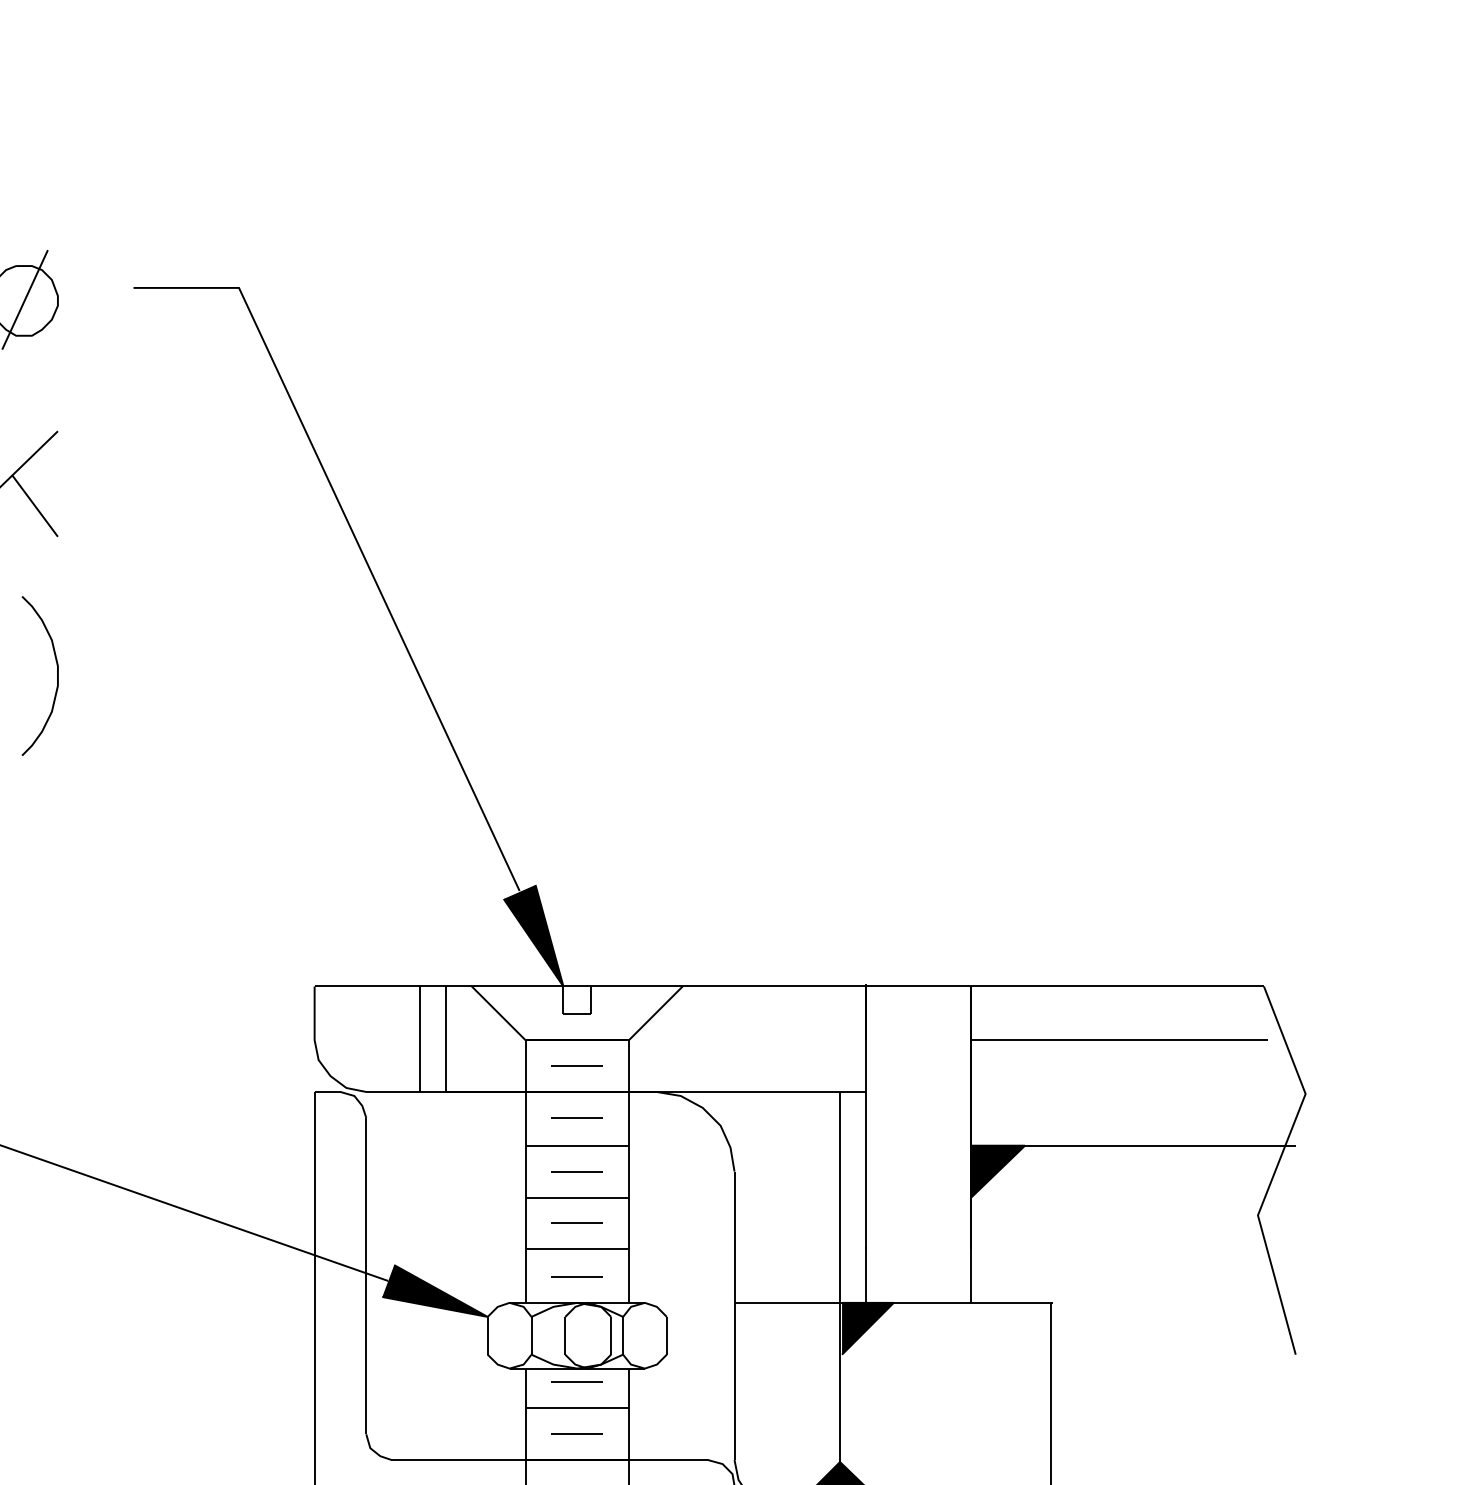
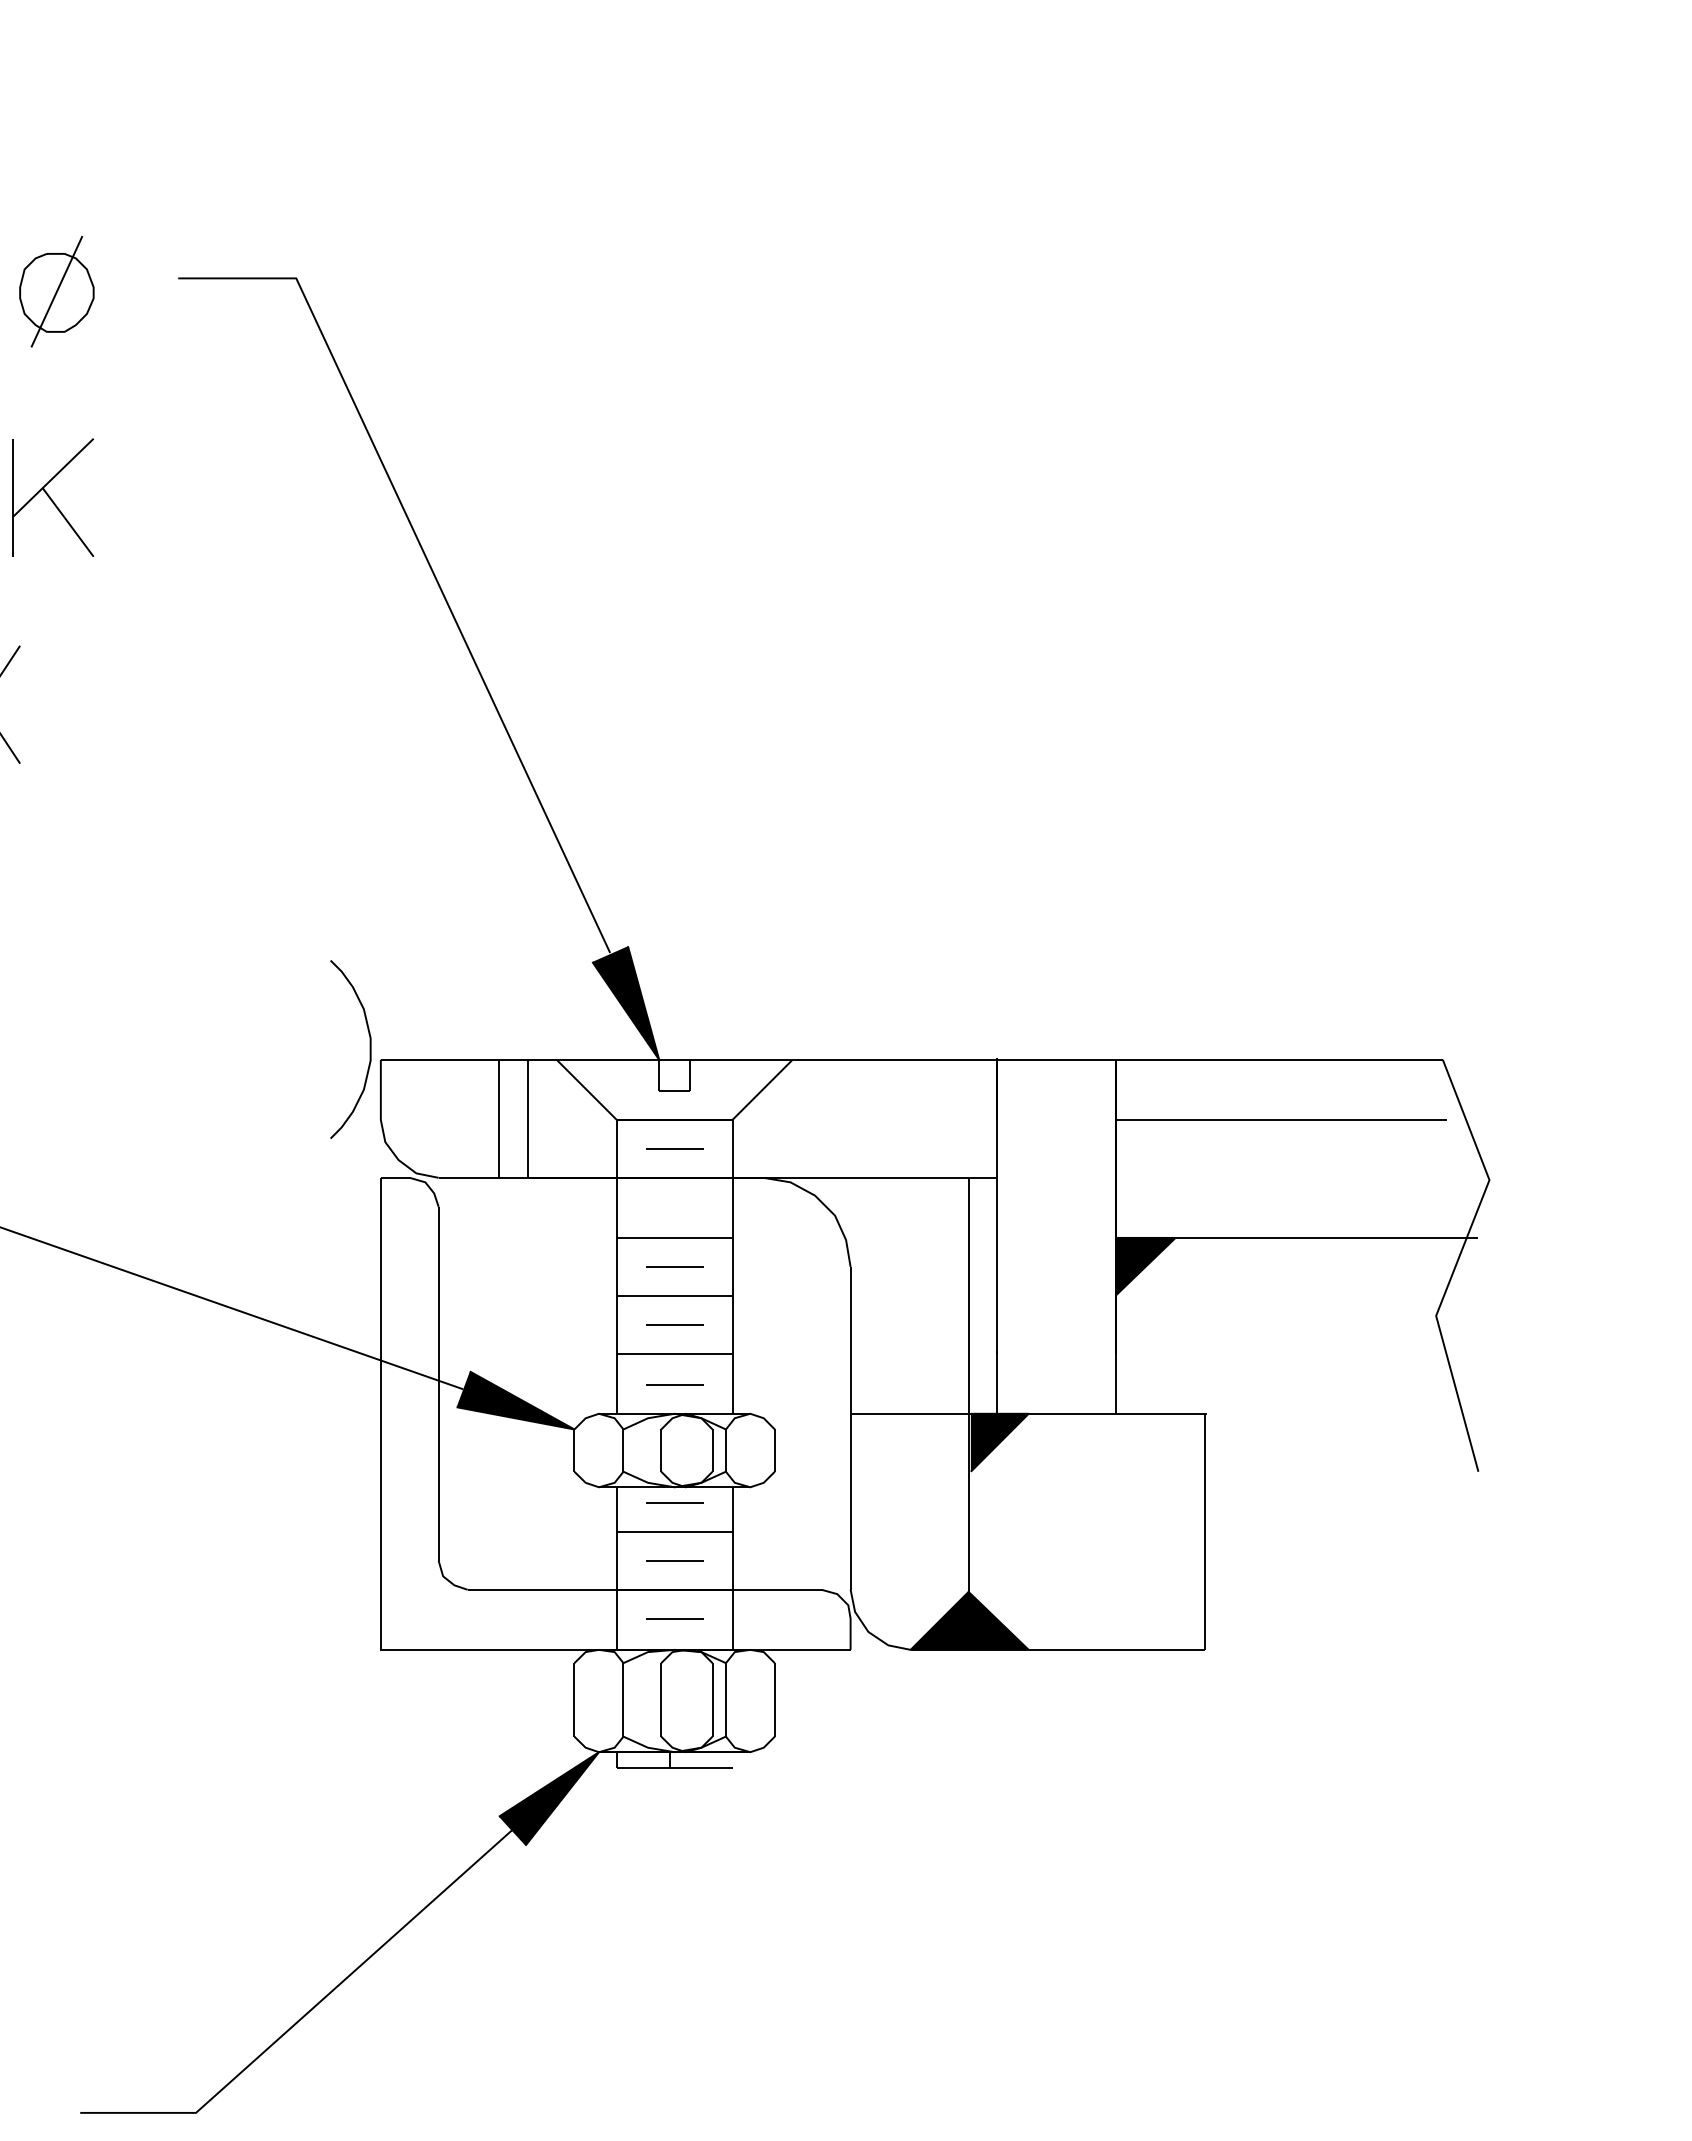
curve: (56, 676) -> (369, 1049), moved
line: (577, 1117) -> (674, 1206), removed

